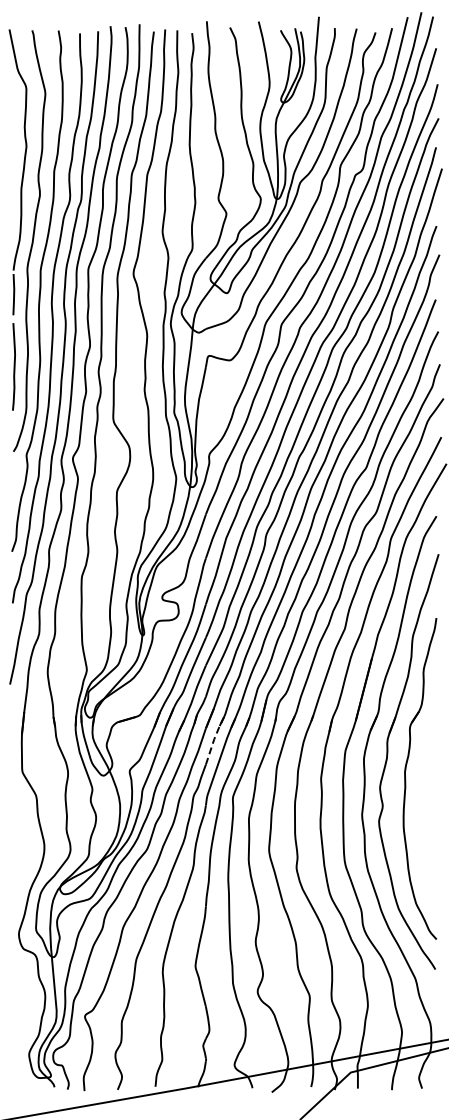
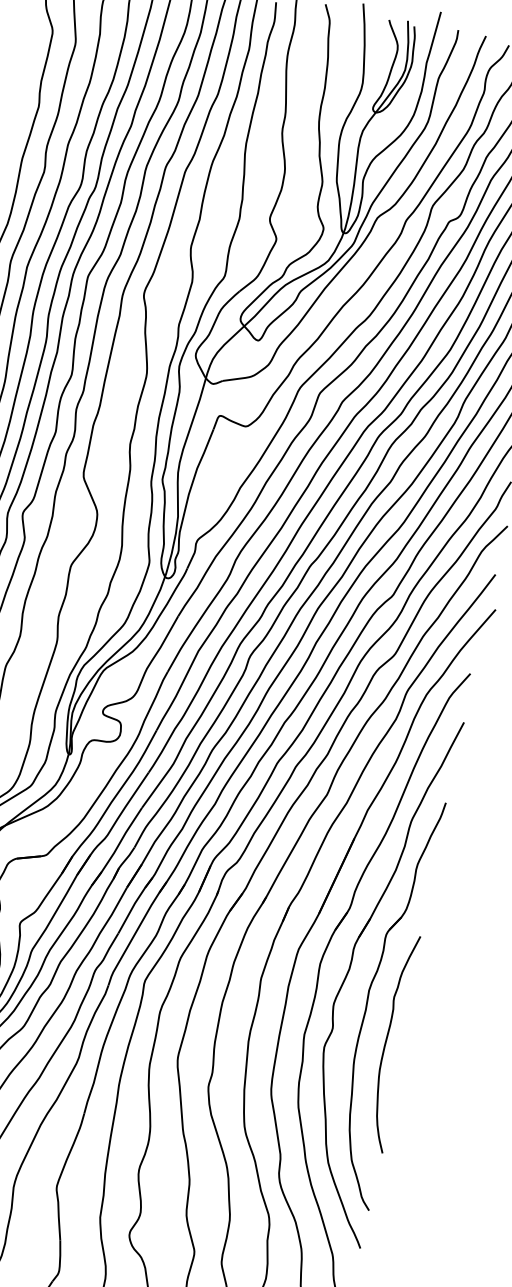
line: (214, 739) -> (135, 903), dashed -> solid
curve: (426, 808) -> (387, 1042), added

